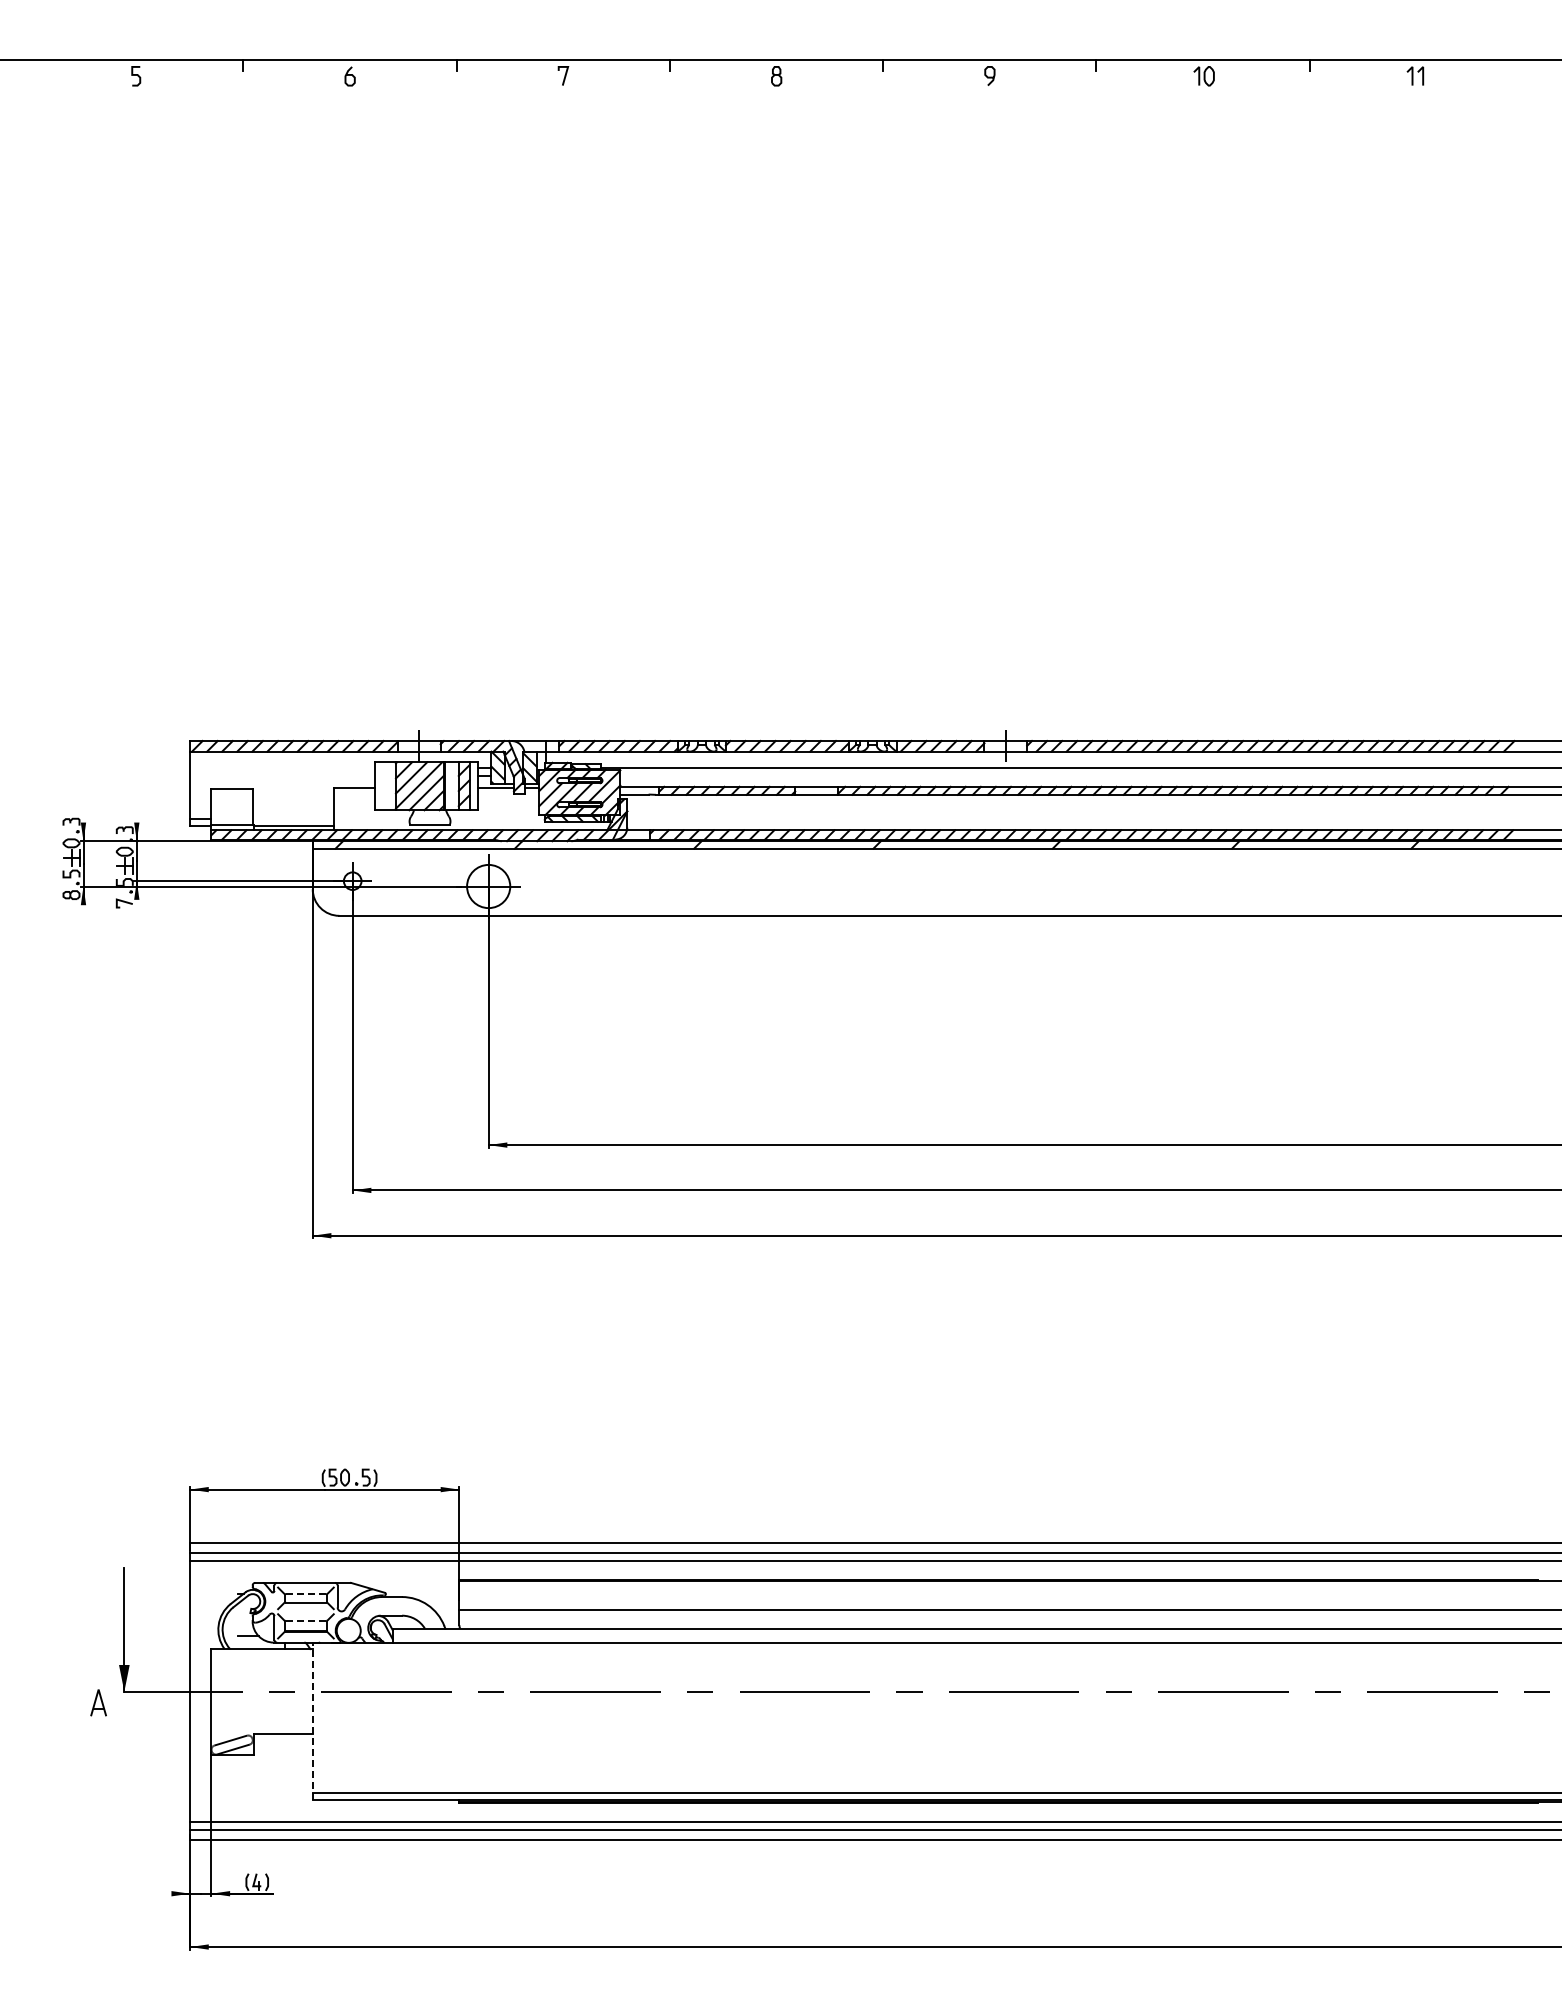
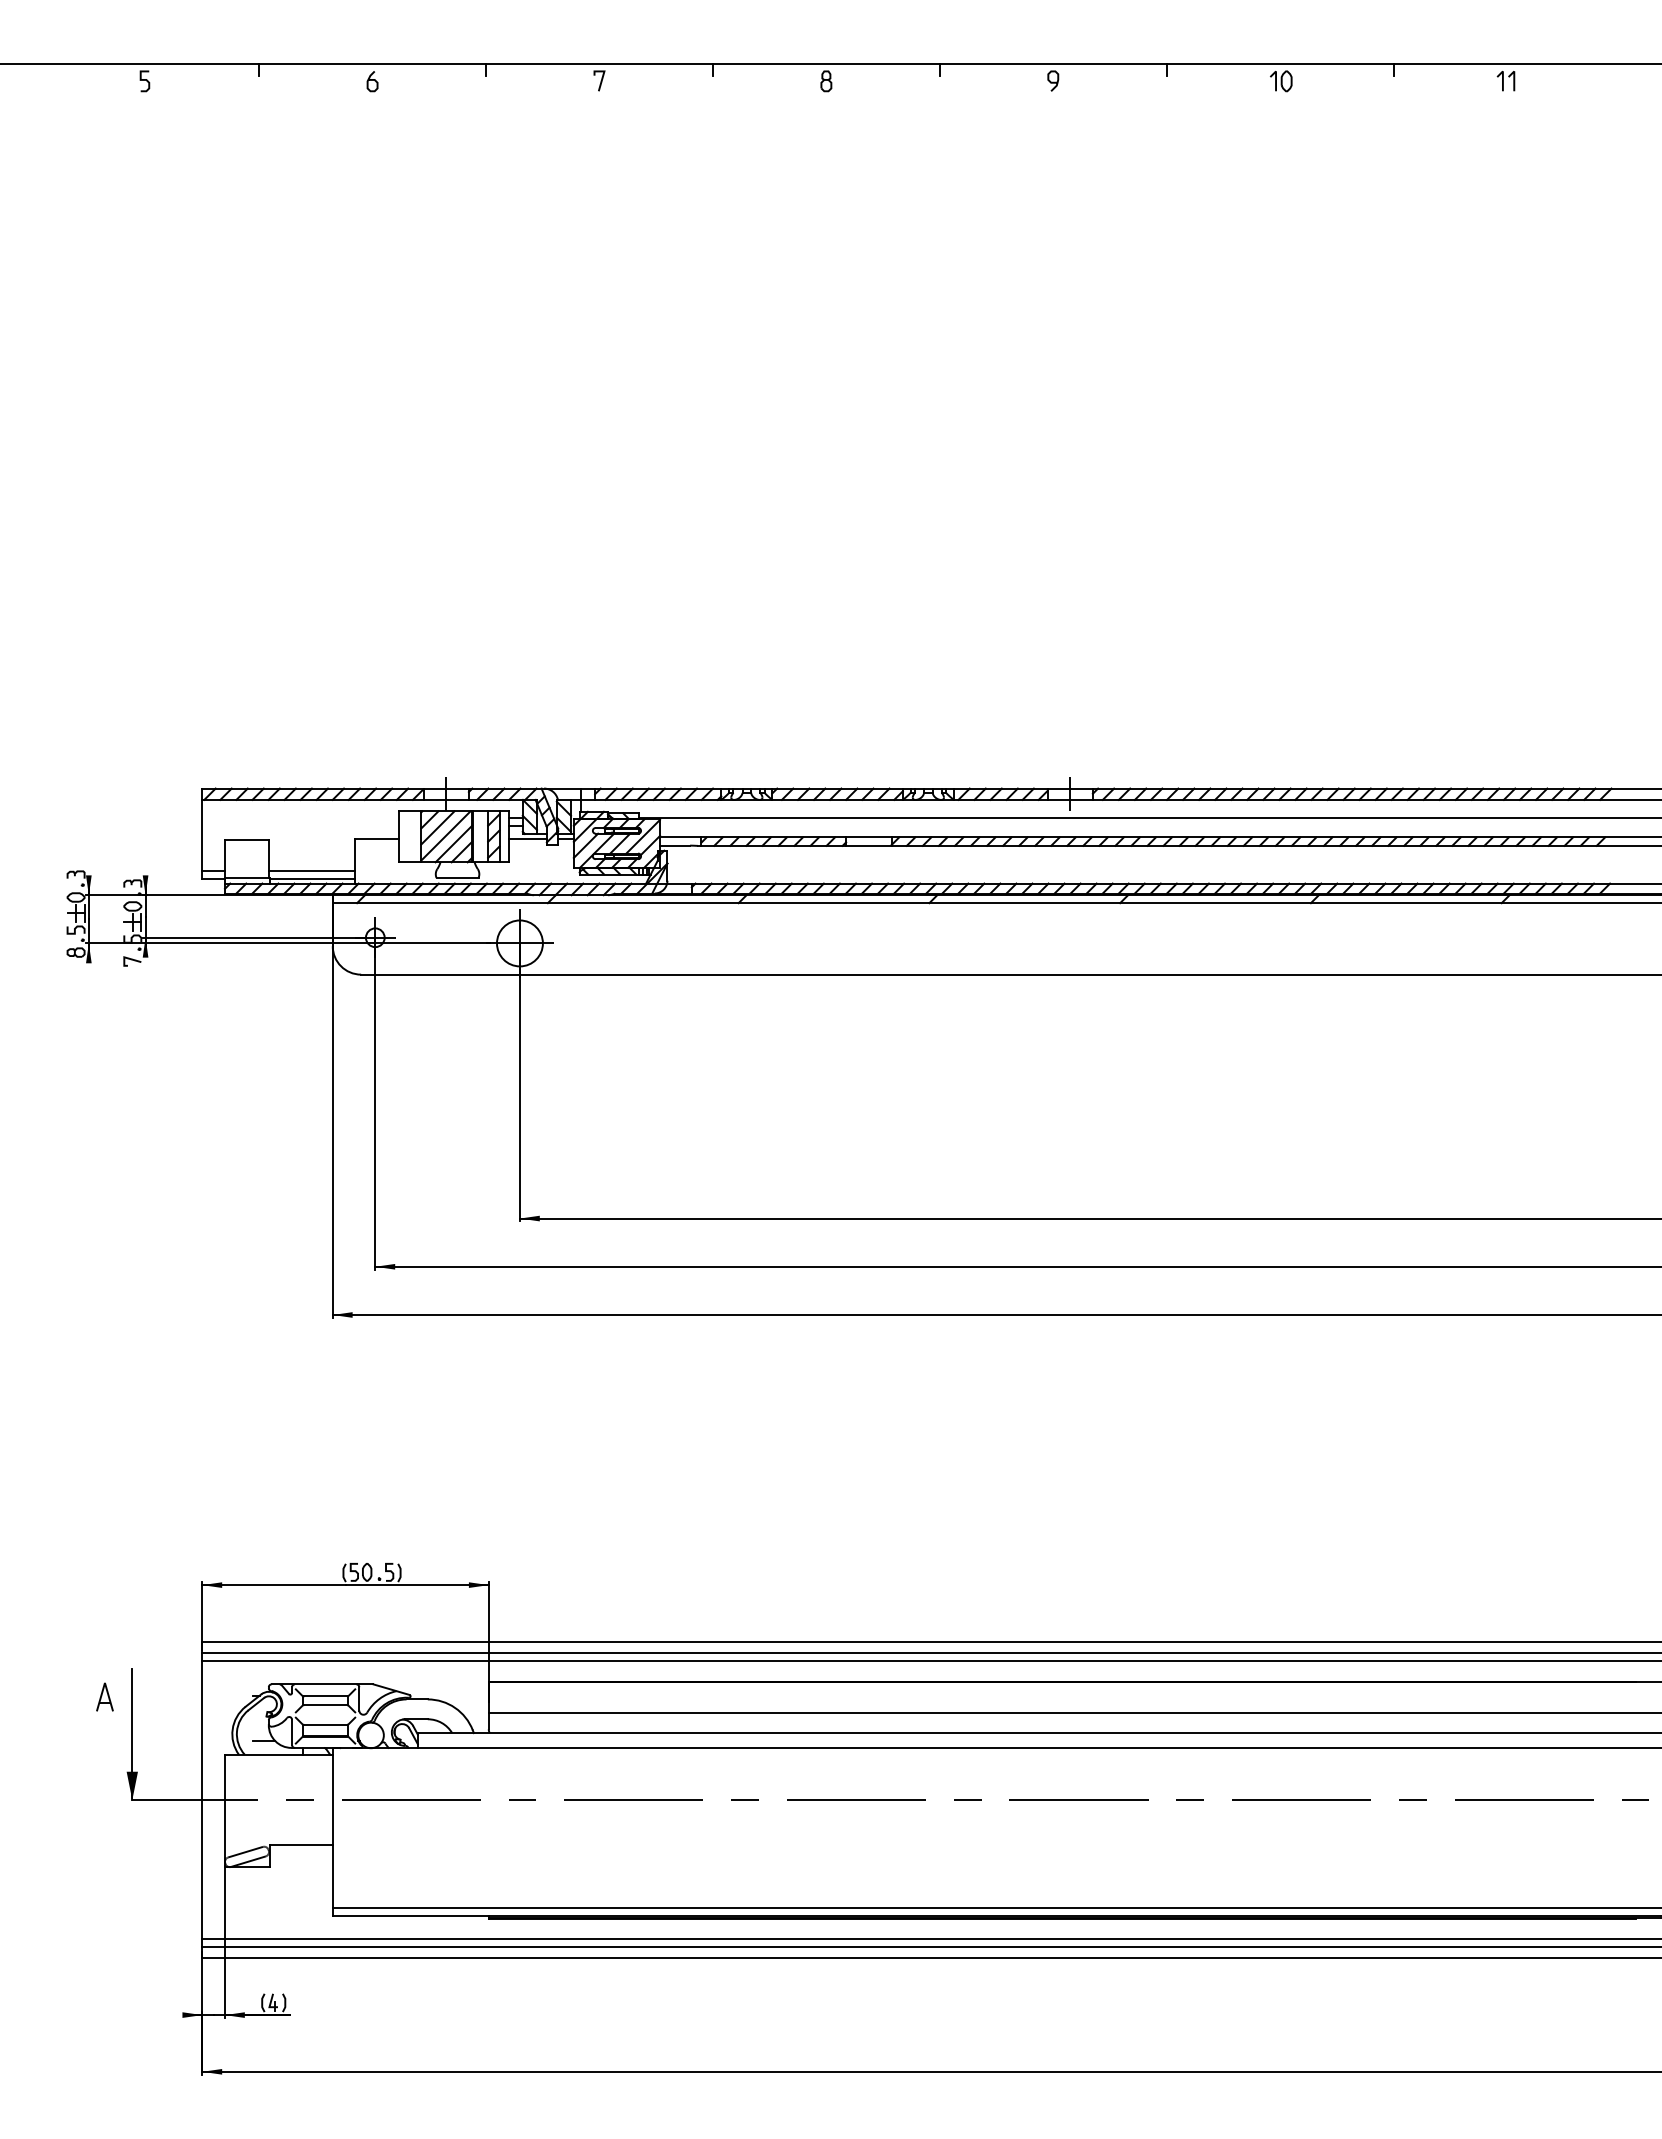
line: (293, 818) -> (312, 871), added
line: (305, 1594) -> (325, 1696), dashed -> solid
line: (305, 1620) -> (325, 1724), dashed -> solid
part: (98, 1702) -> (104, 1696), moved
line: (312, 1721) -> (332, 1831), dashed -> solid

